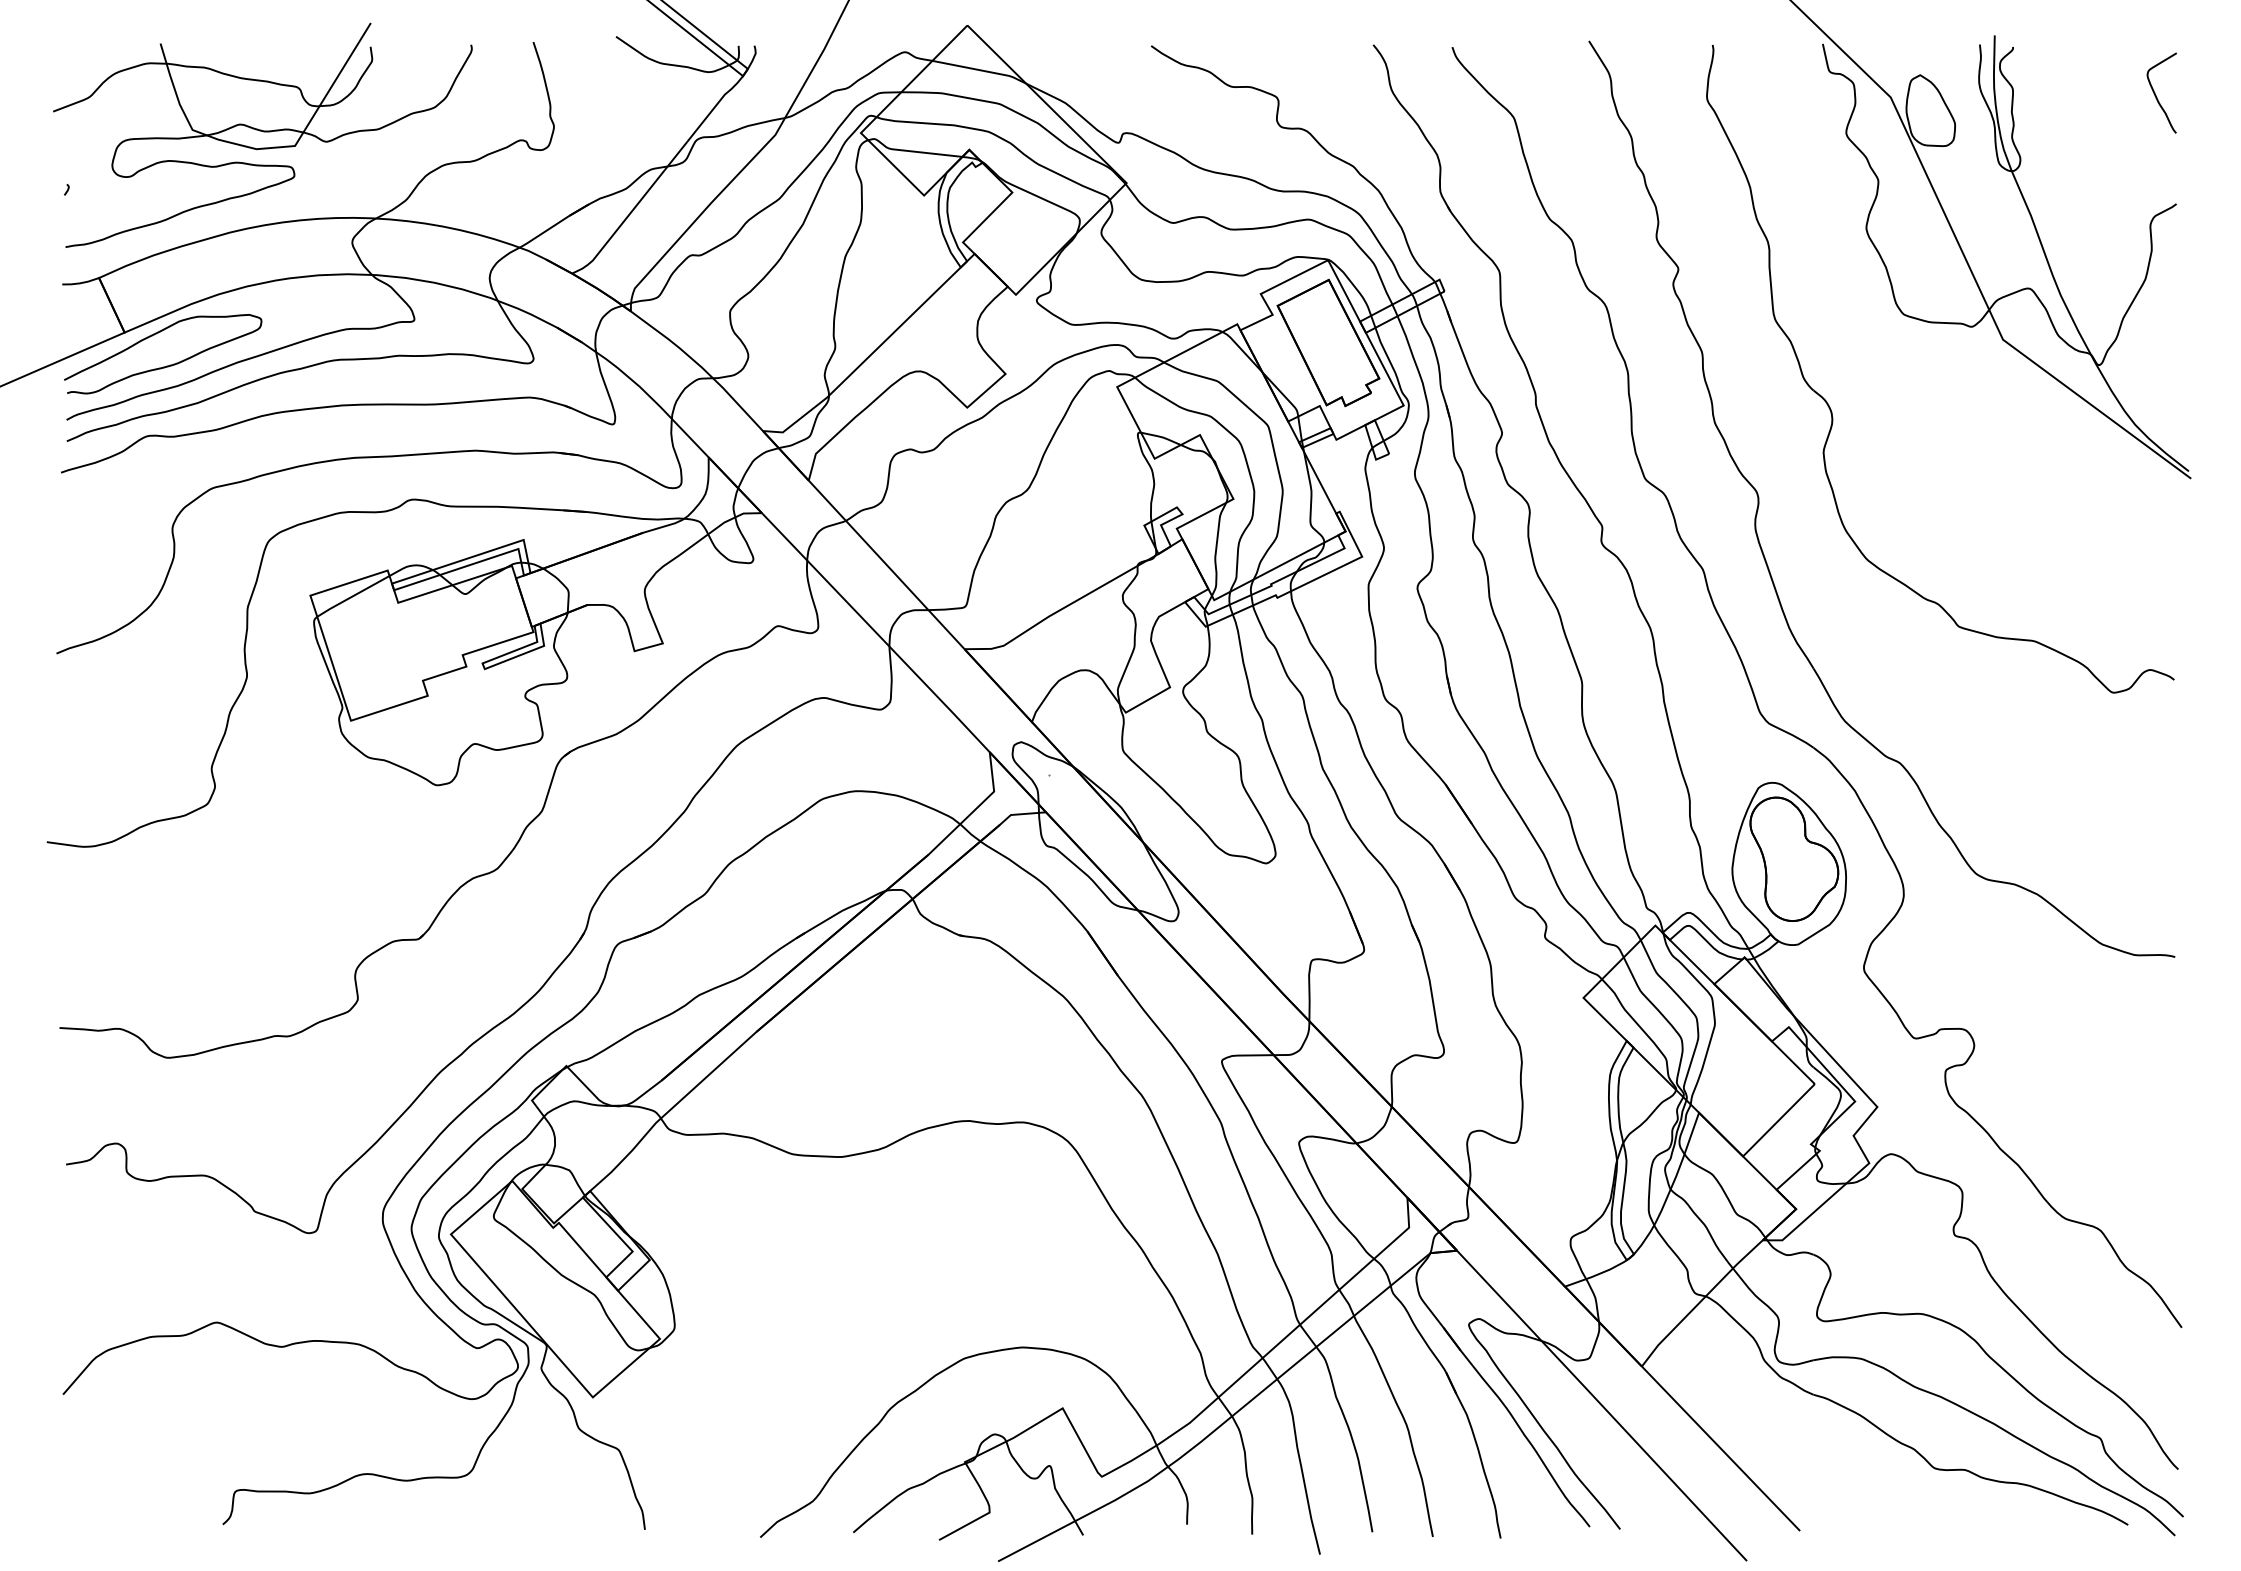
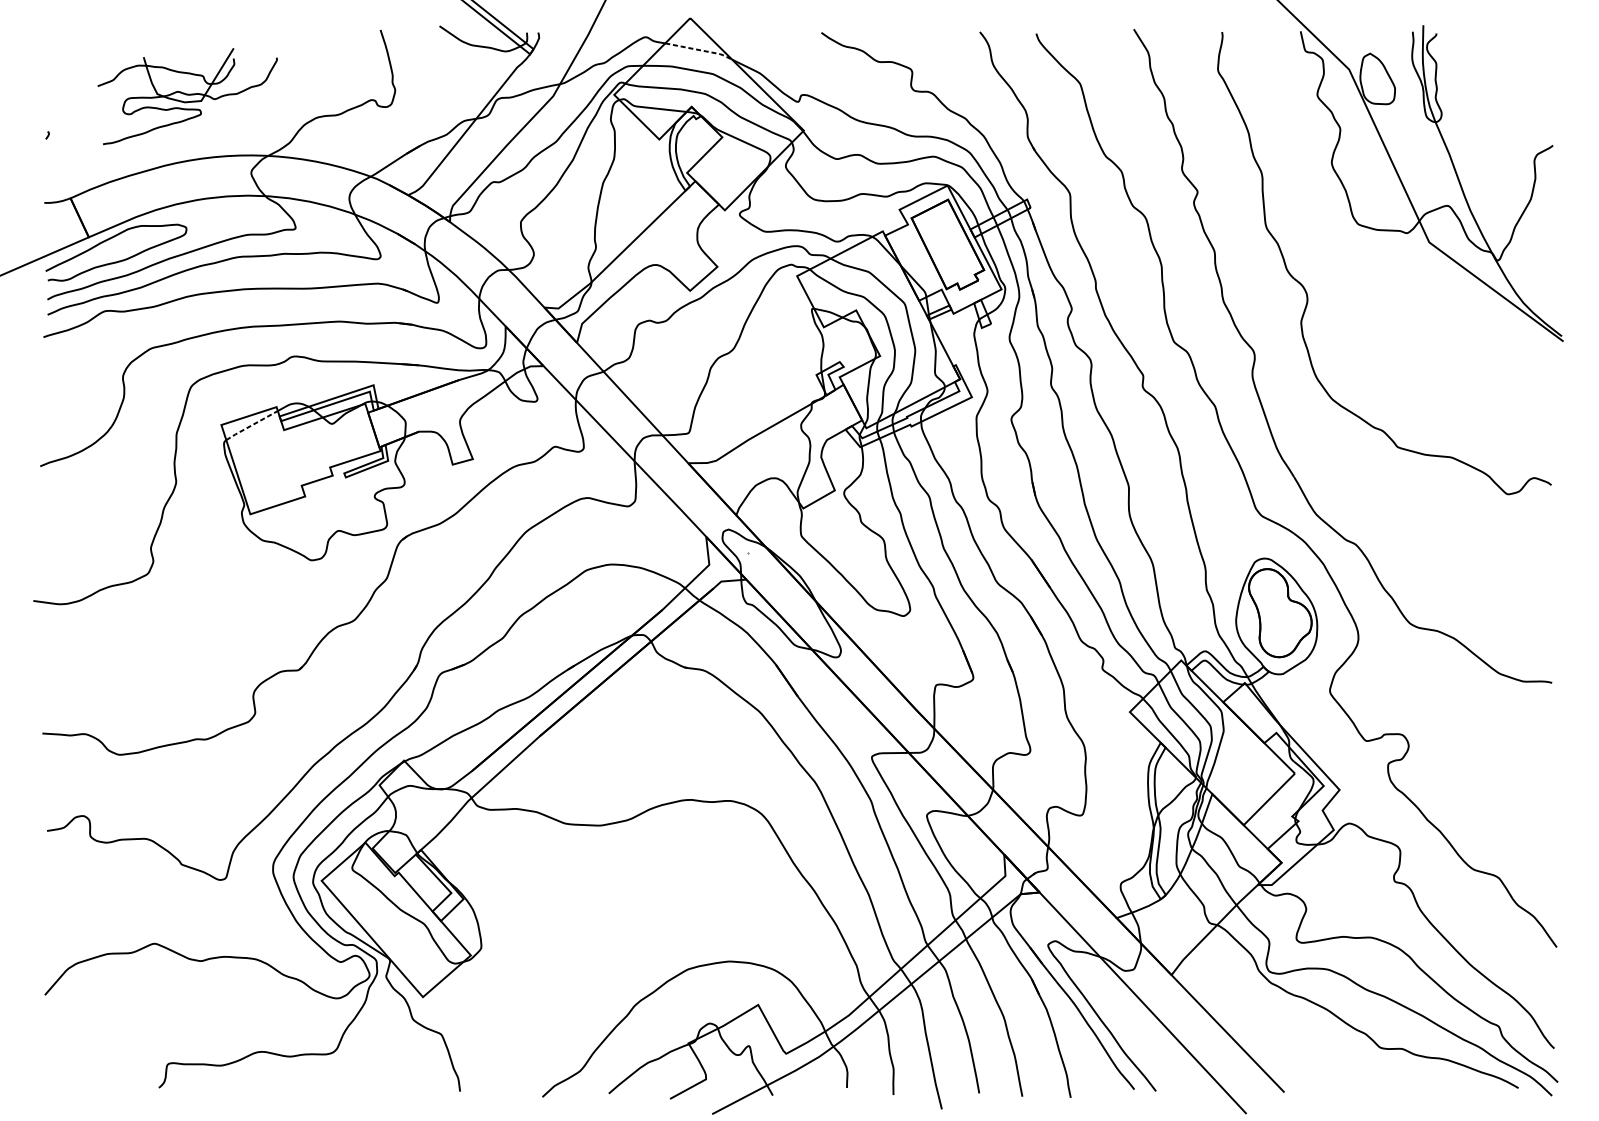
line: (981, 70) -> (700, 50), solid -> dashed
curve: (2156, 95) -> (1538, 68), removed
part: (262, 134) -> (187, 95), size x0.6
line: (353, 596) -> (252, 425), solid -> dashed

